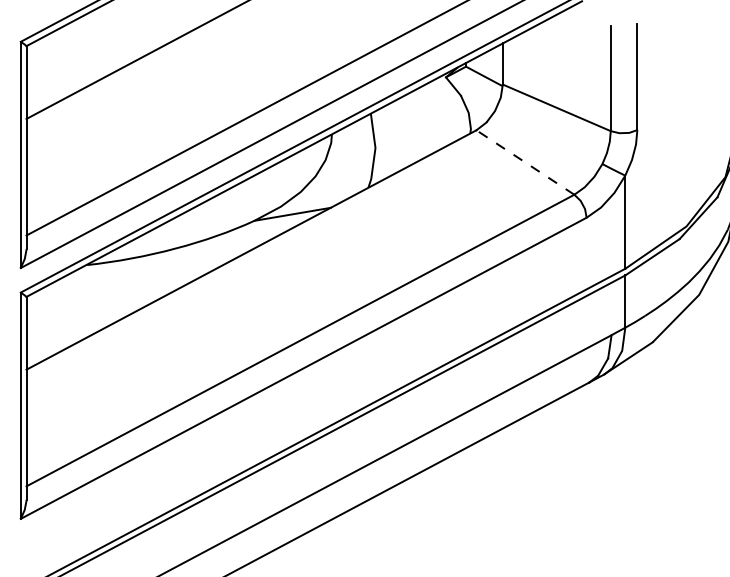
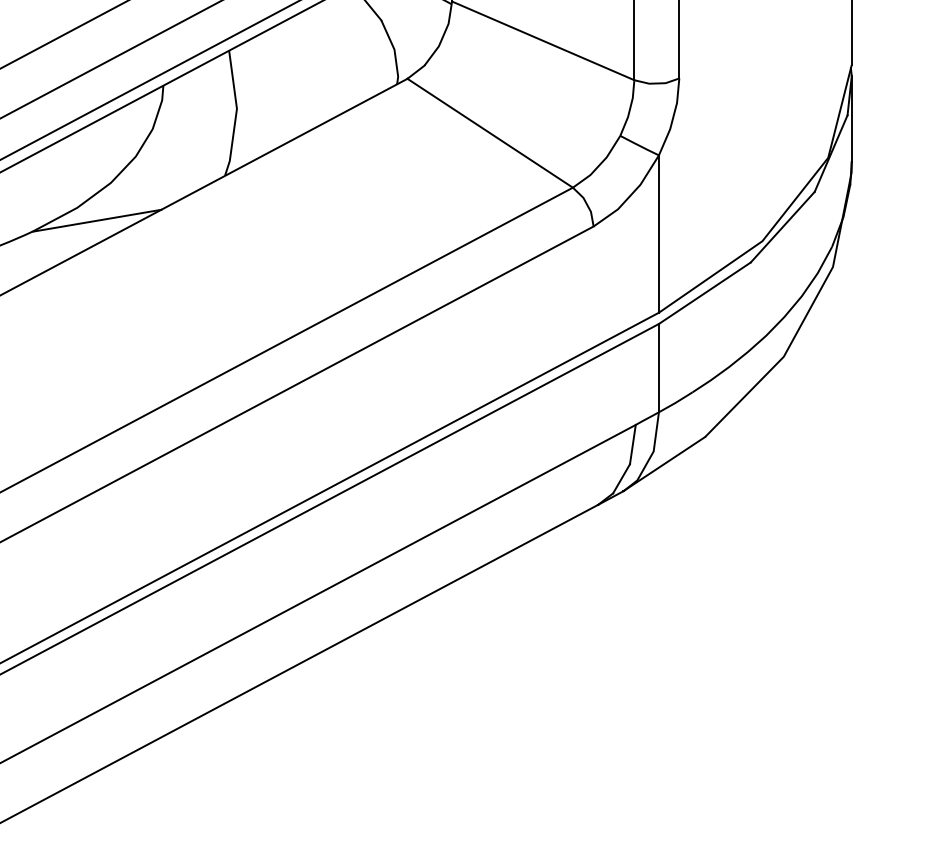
line: (525, 162) -> (490, 133), dashed -> solid

